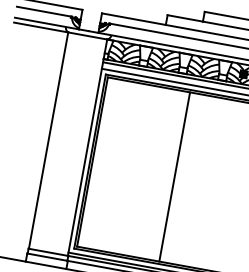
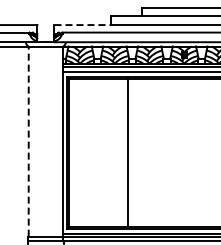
line: (134, 19) -> (83, 25), solid -> dashed
line: (48, 140) -> (28, 141), solid -> dashed
line: (174, 176) -> (127, 152), moved

